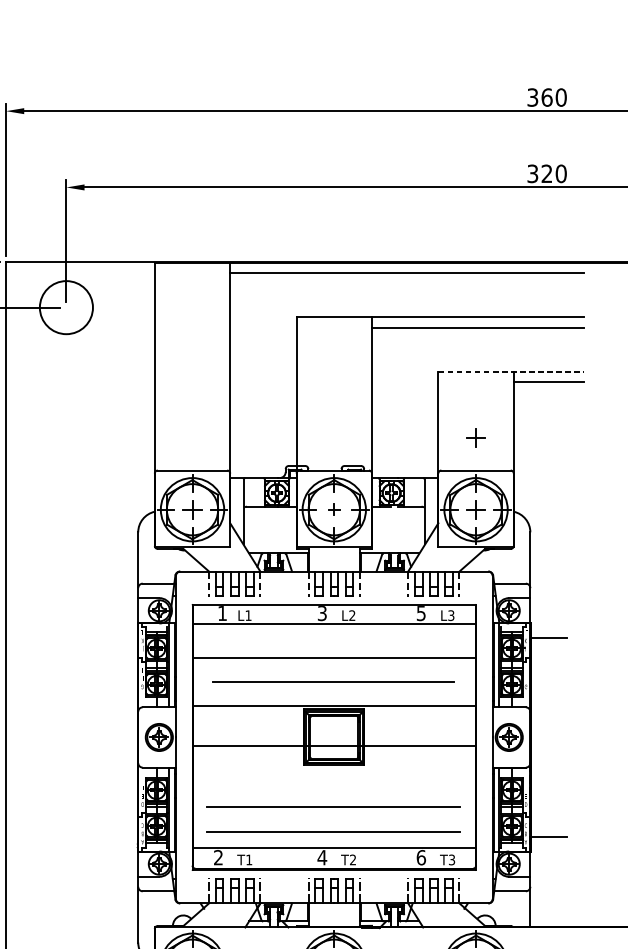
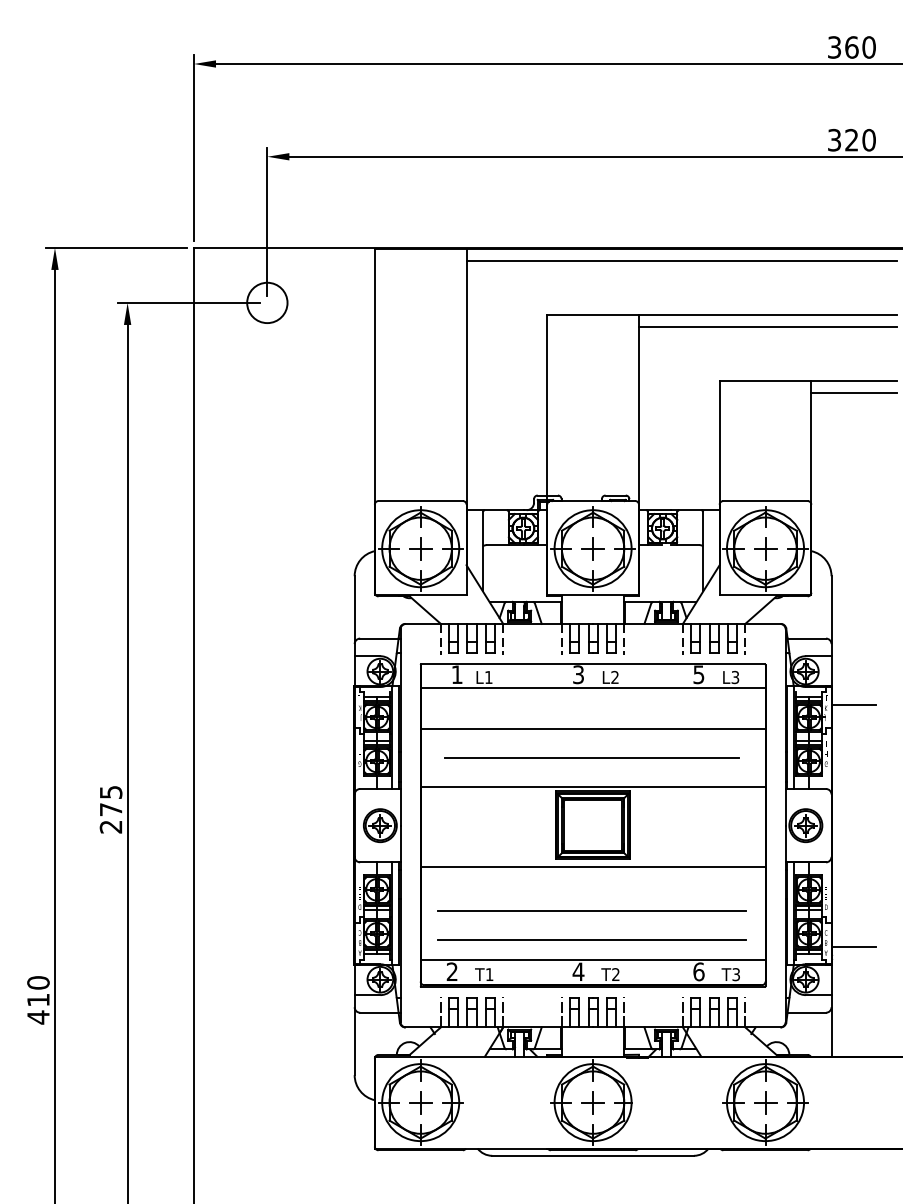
circle: (66, 307) -> (267, 302), size x0.62
line: (511, 371) -> (808, 380), dashed -> solid
part: (476, 438) -> (765, 461), removed
part: (333, 509) -> (592, 548), size x1.67
line: (333, 745) -> (592, 866), moved

